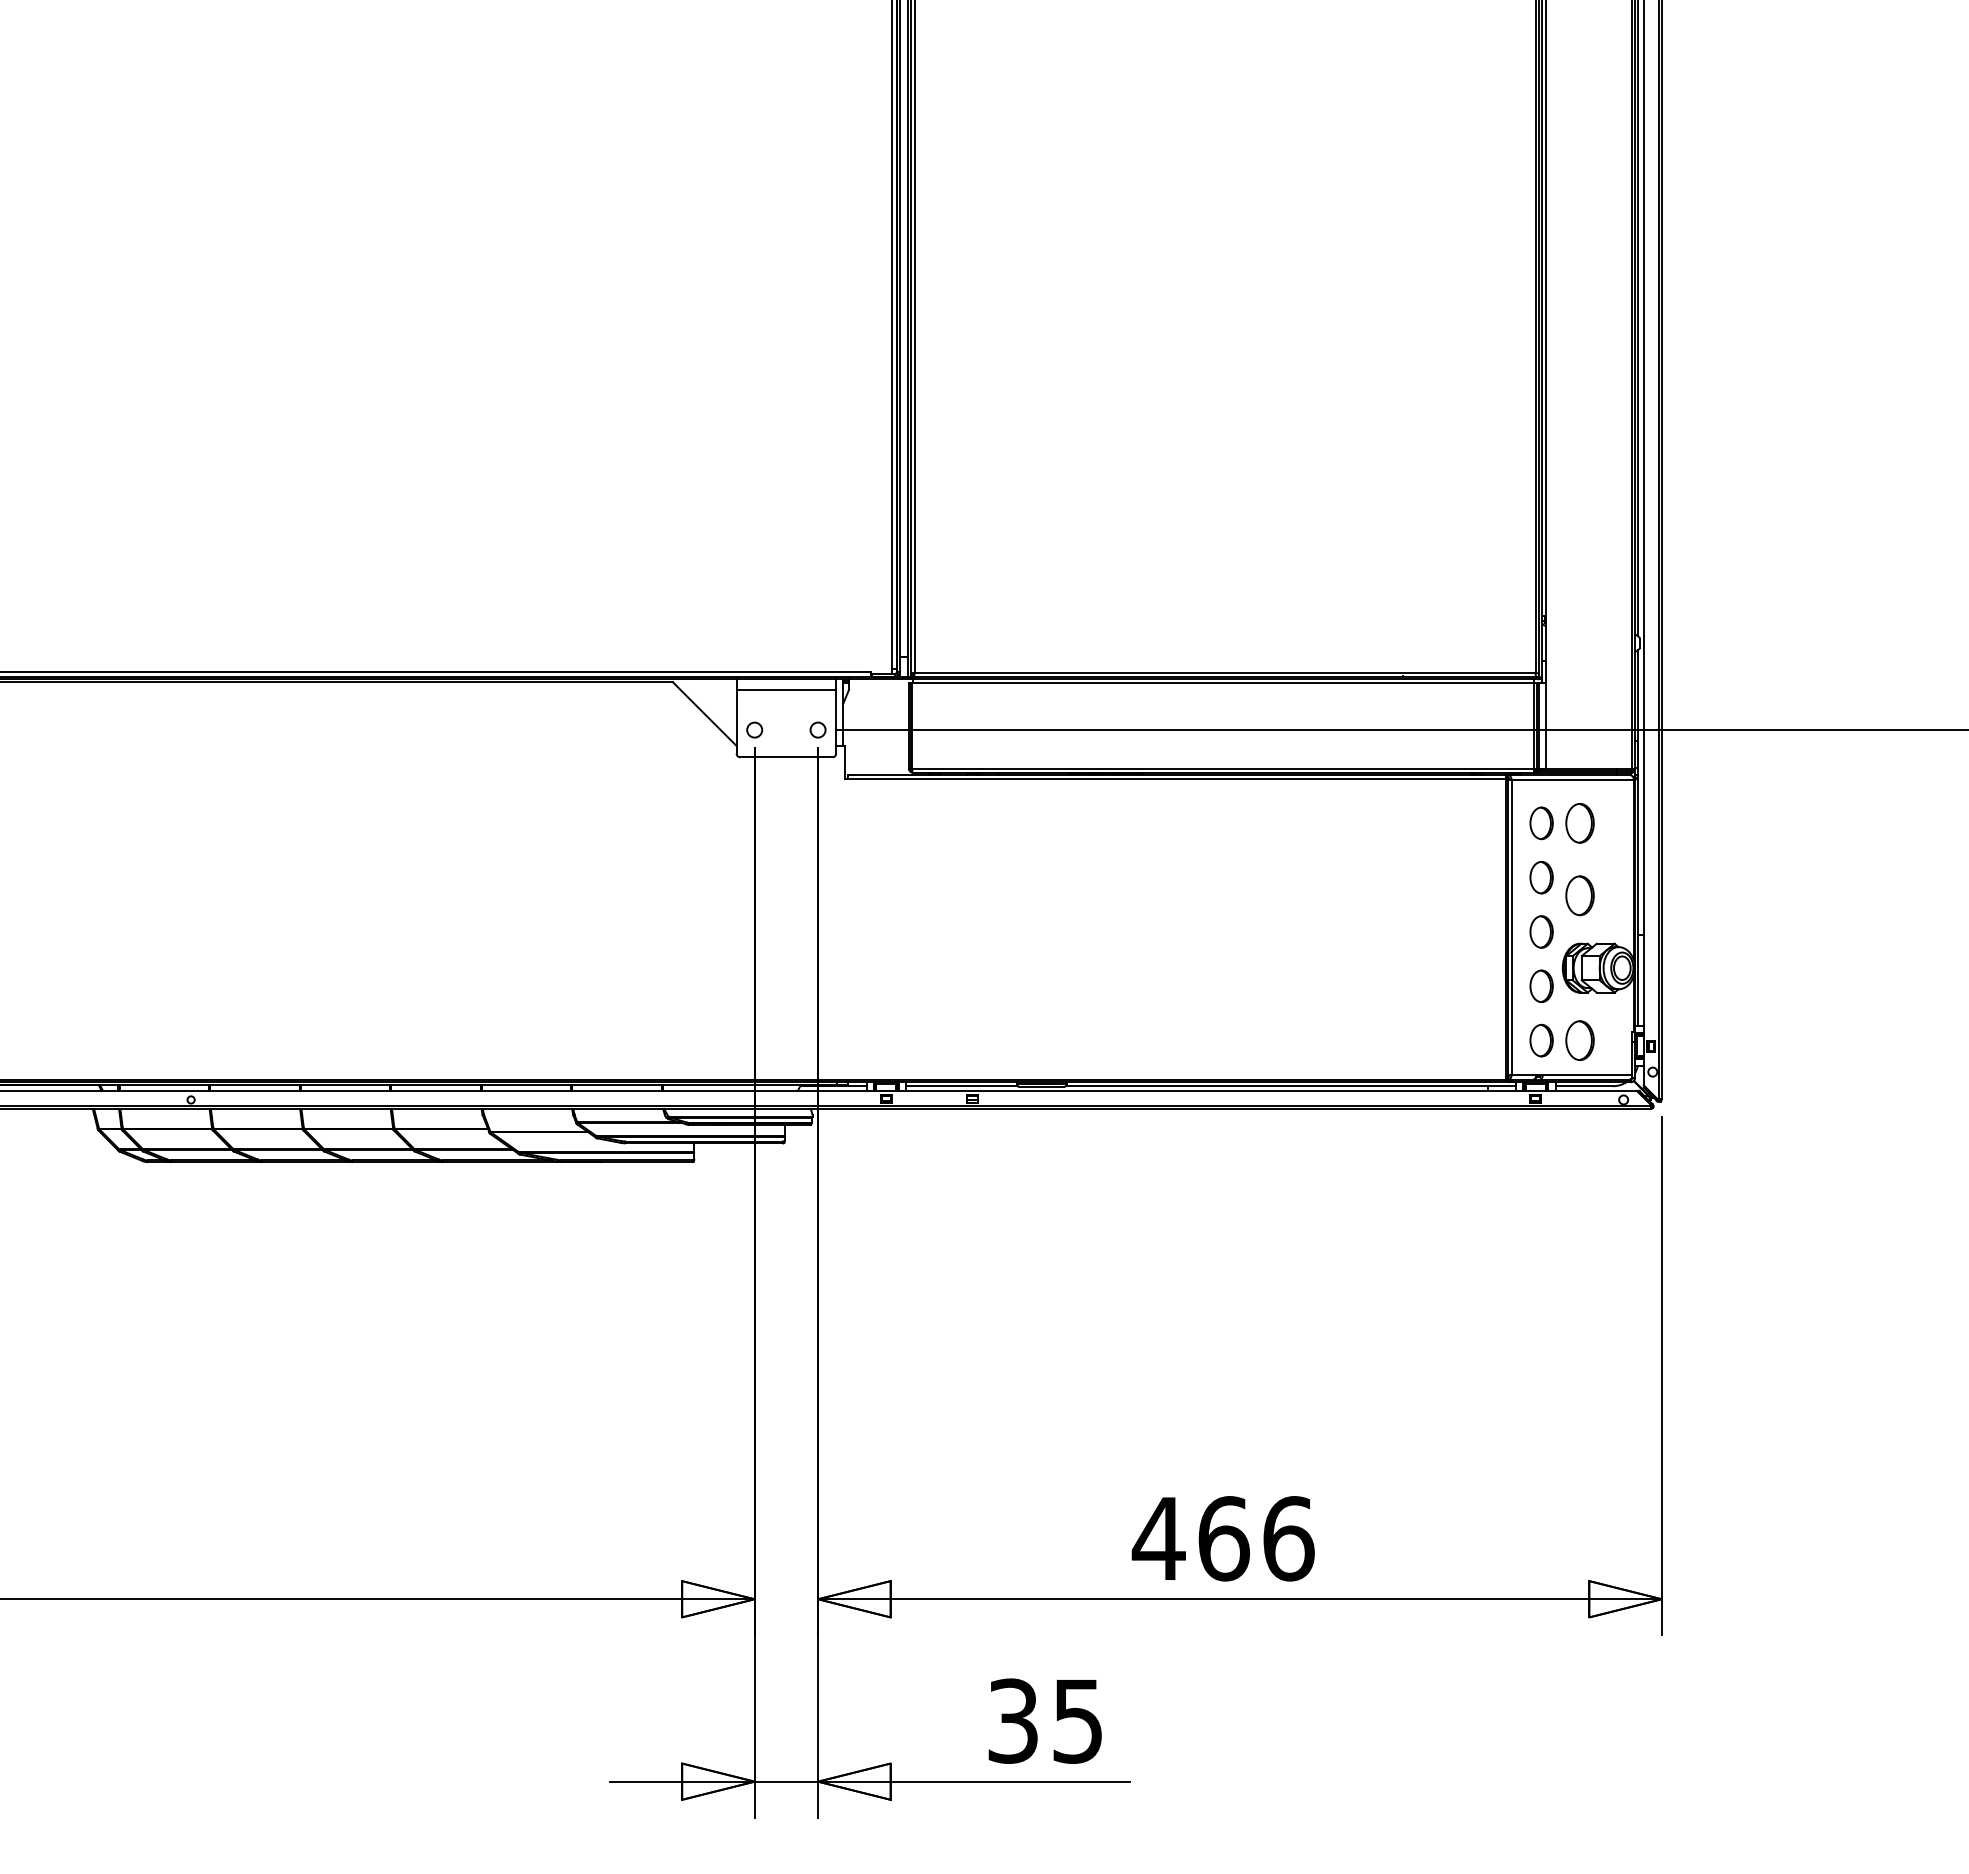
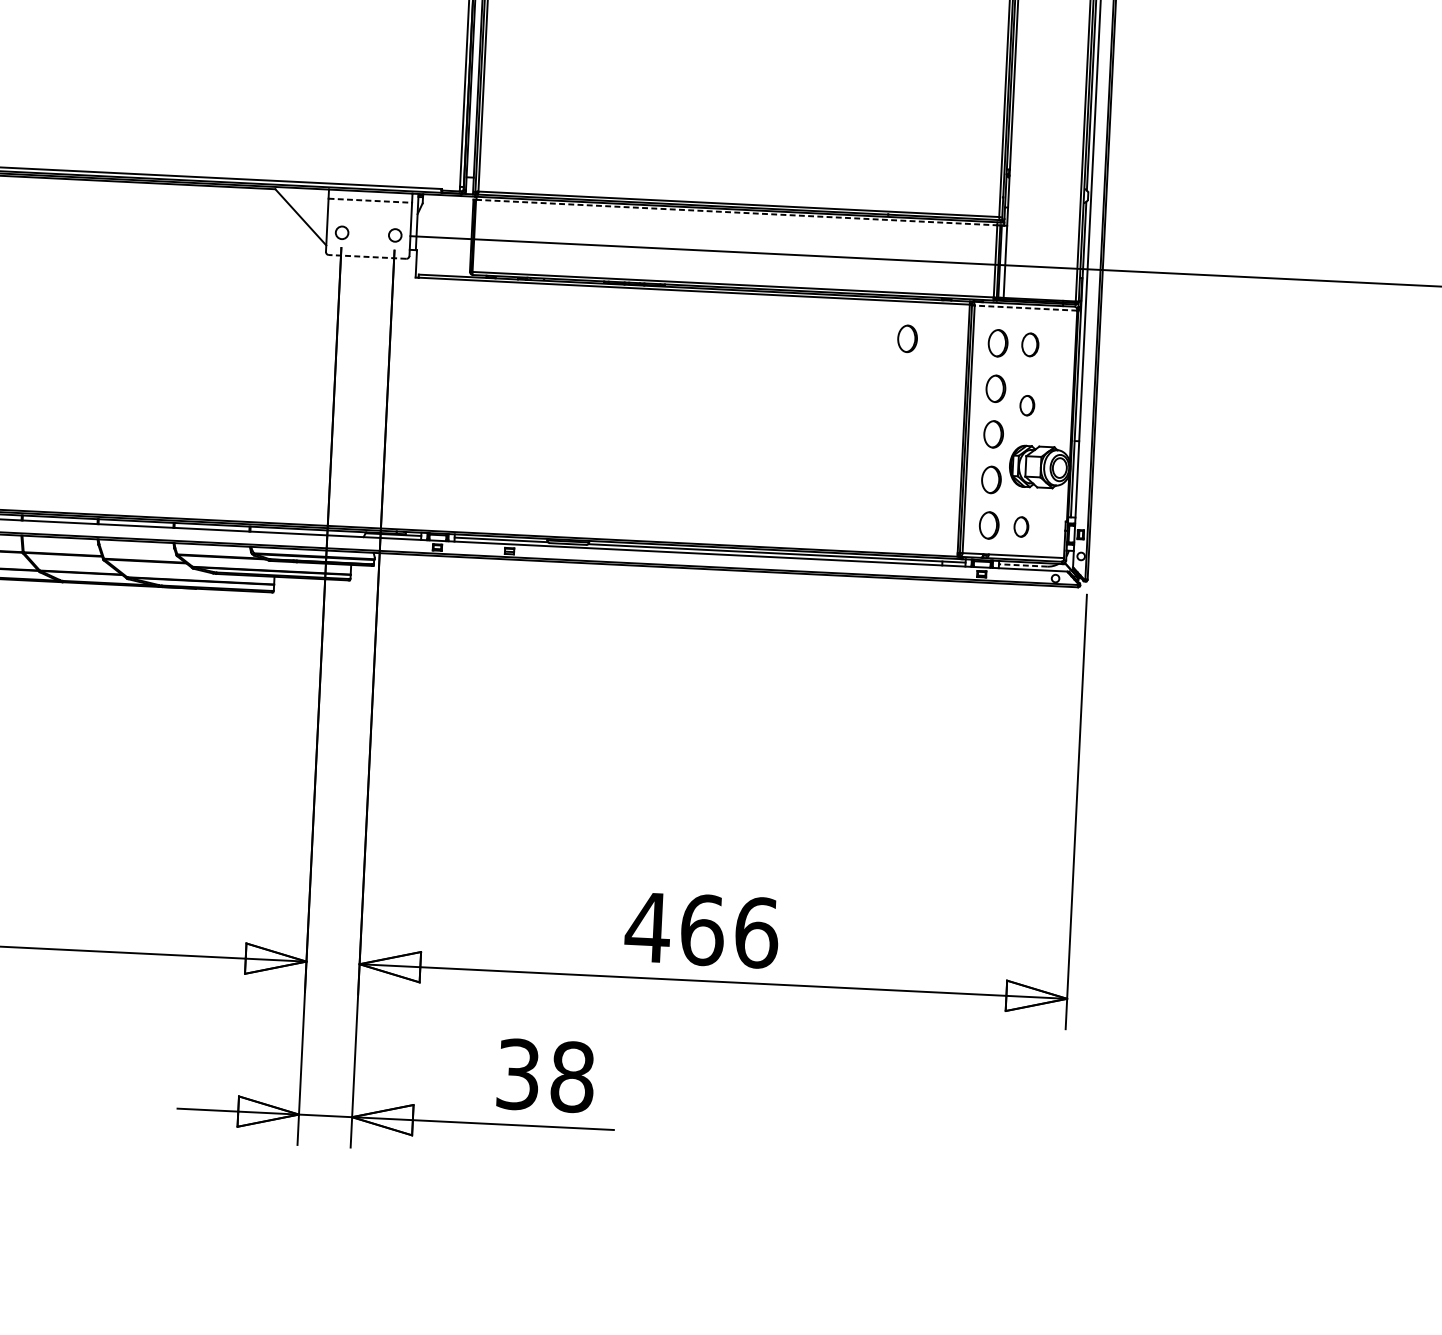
line: (1222, 683) -> (736, 212), solid -> dashed
line: (786, 690) -> (370, 200), solid -> dashed
line: (785, 757) -> (366, 257), solid -> dashed
line: (1572, 779) -> (1025, 307), solid -> dashed
part: (1433, 823) -> (907, 338), added
part: (1579, 823) -> (1029, 344), size x0.7
part: (1579, 895) -> (1026, 405), size x0.6
part: (1579, 1040) -> (1020, 526), size x0.6
line: (1584, 1086) -> (1023, 565), solid -> dashed
text: (1077, 1720) -> (572, 1076), 35 -> 38

